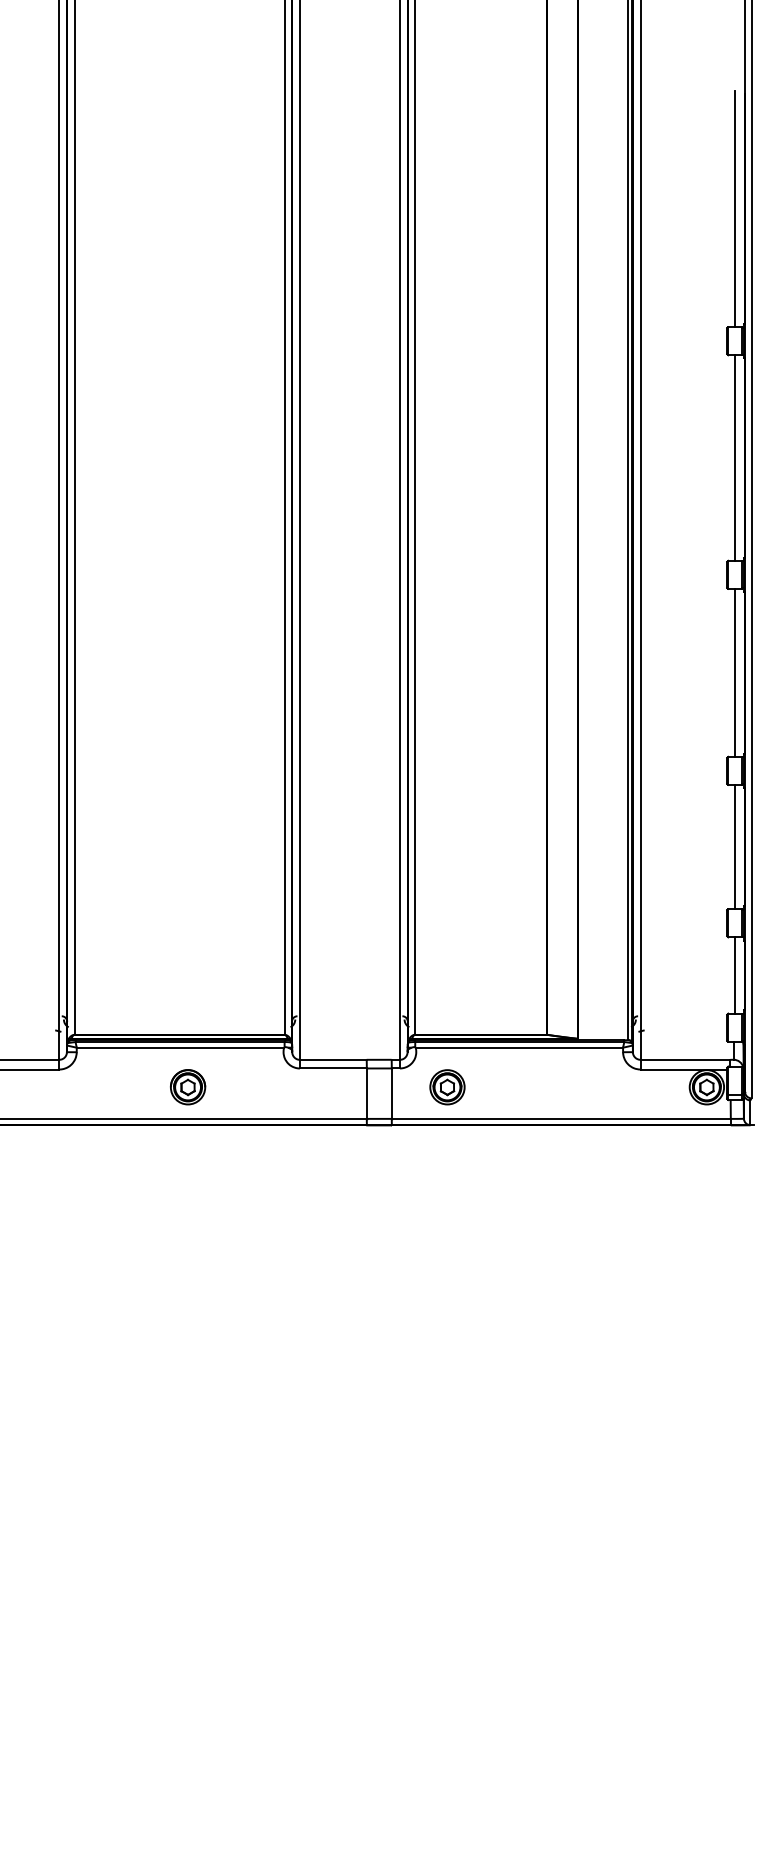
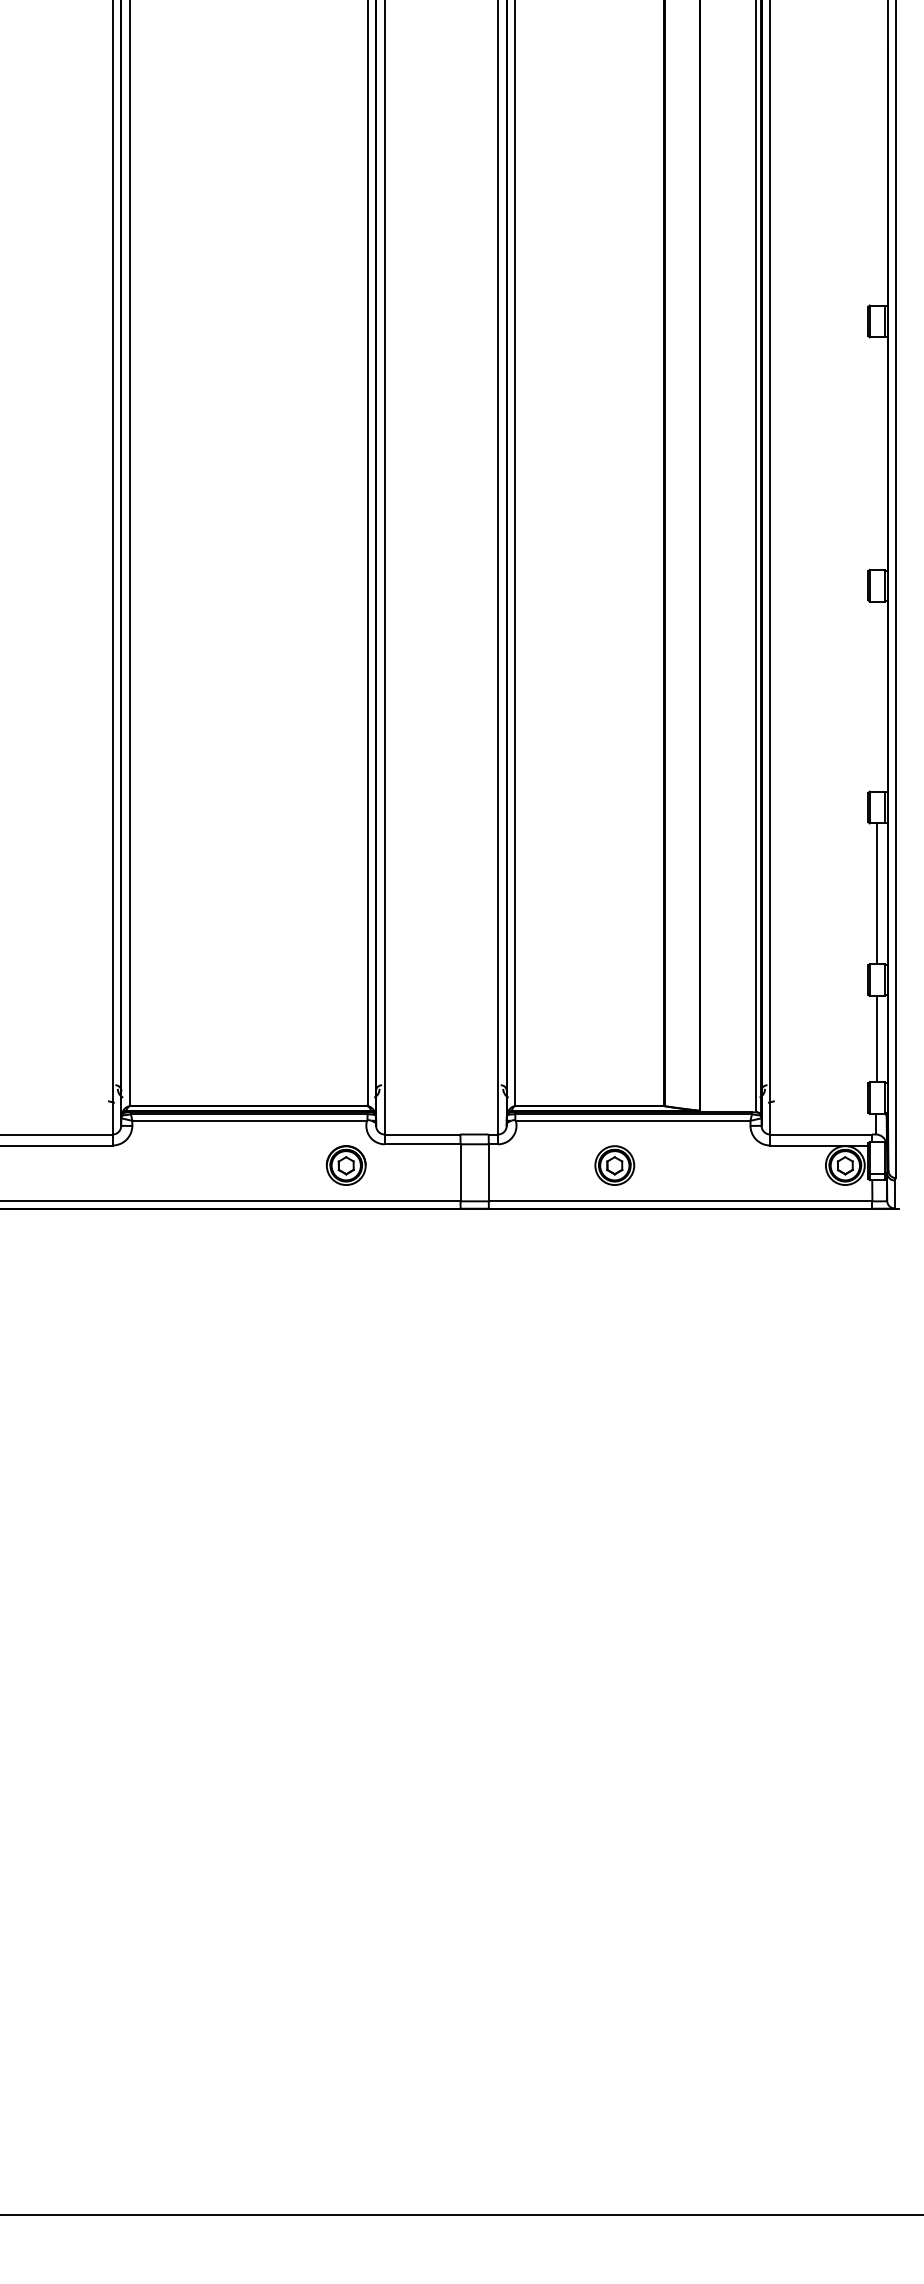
line: (734, 208) -> (876, 171), removed
line: (734, 457) -> (876, 453), removed
line: (734, 672) -> (876, 696), removed
part: (187, 1087) -> (345, 1165), moved
part: (447, 1087) -> (614, 1165), moved

